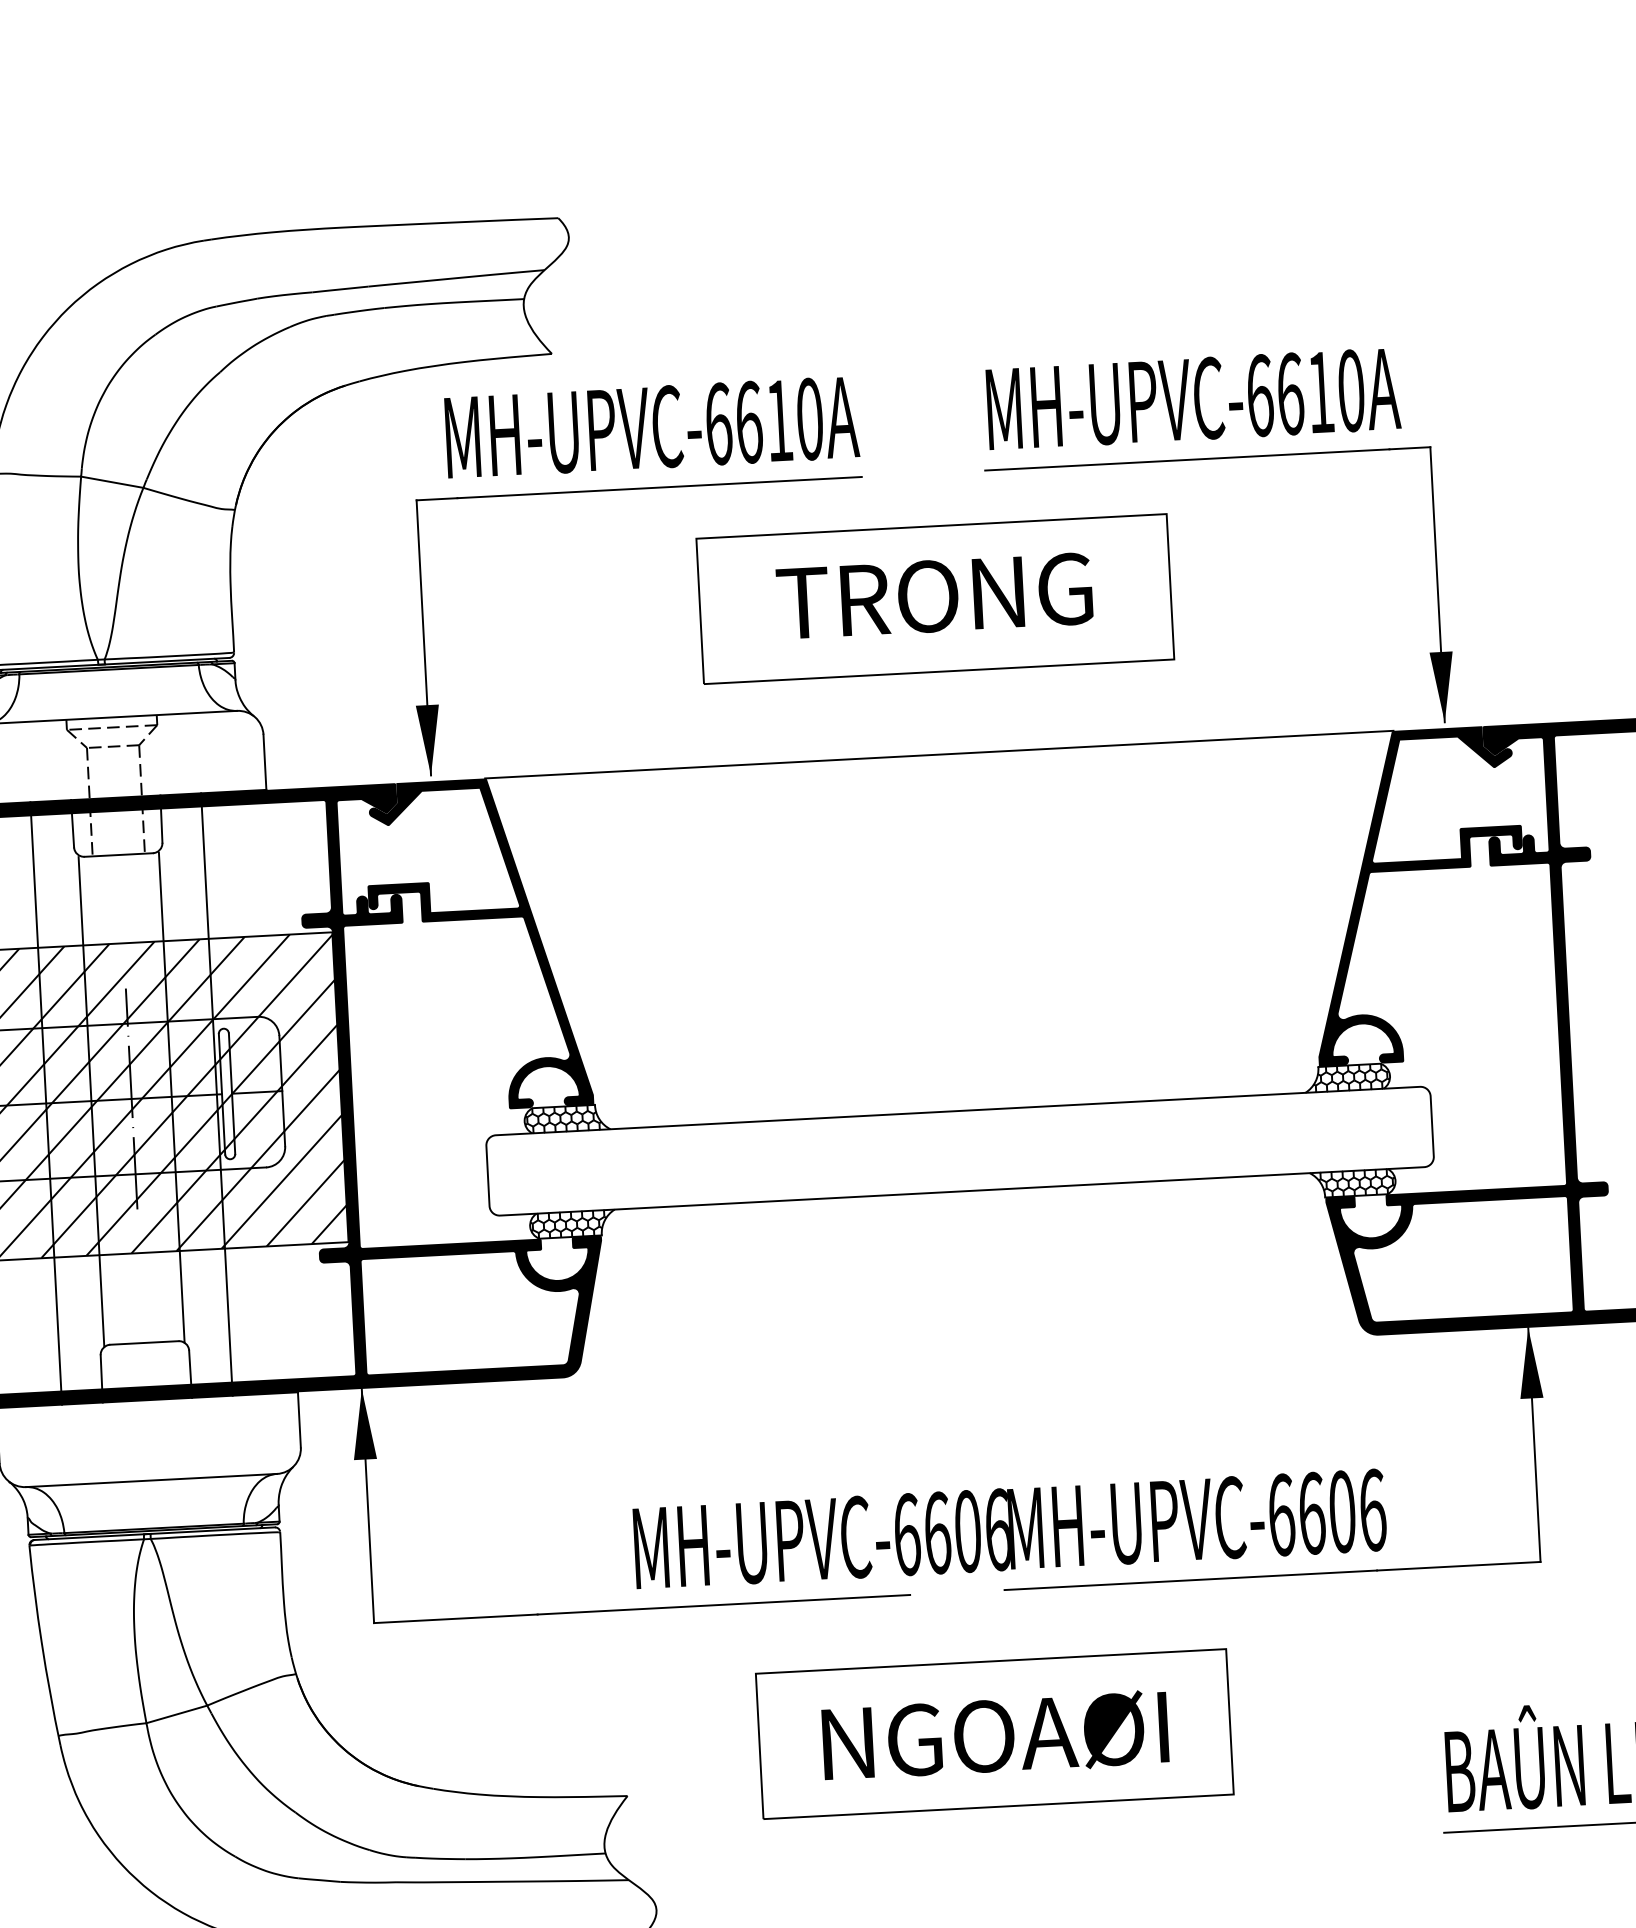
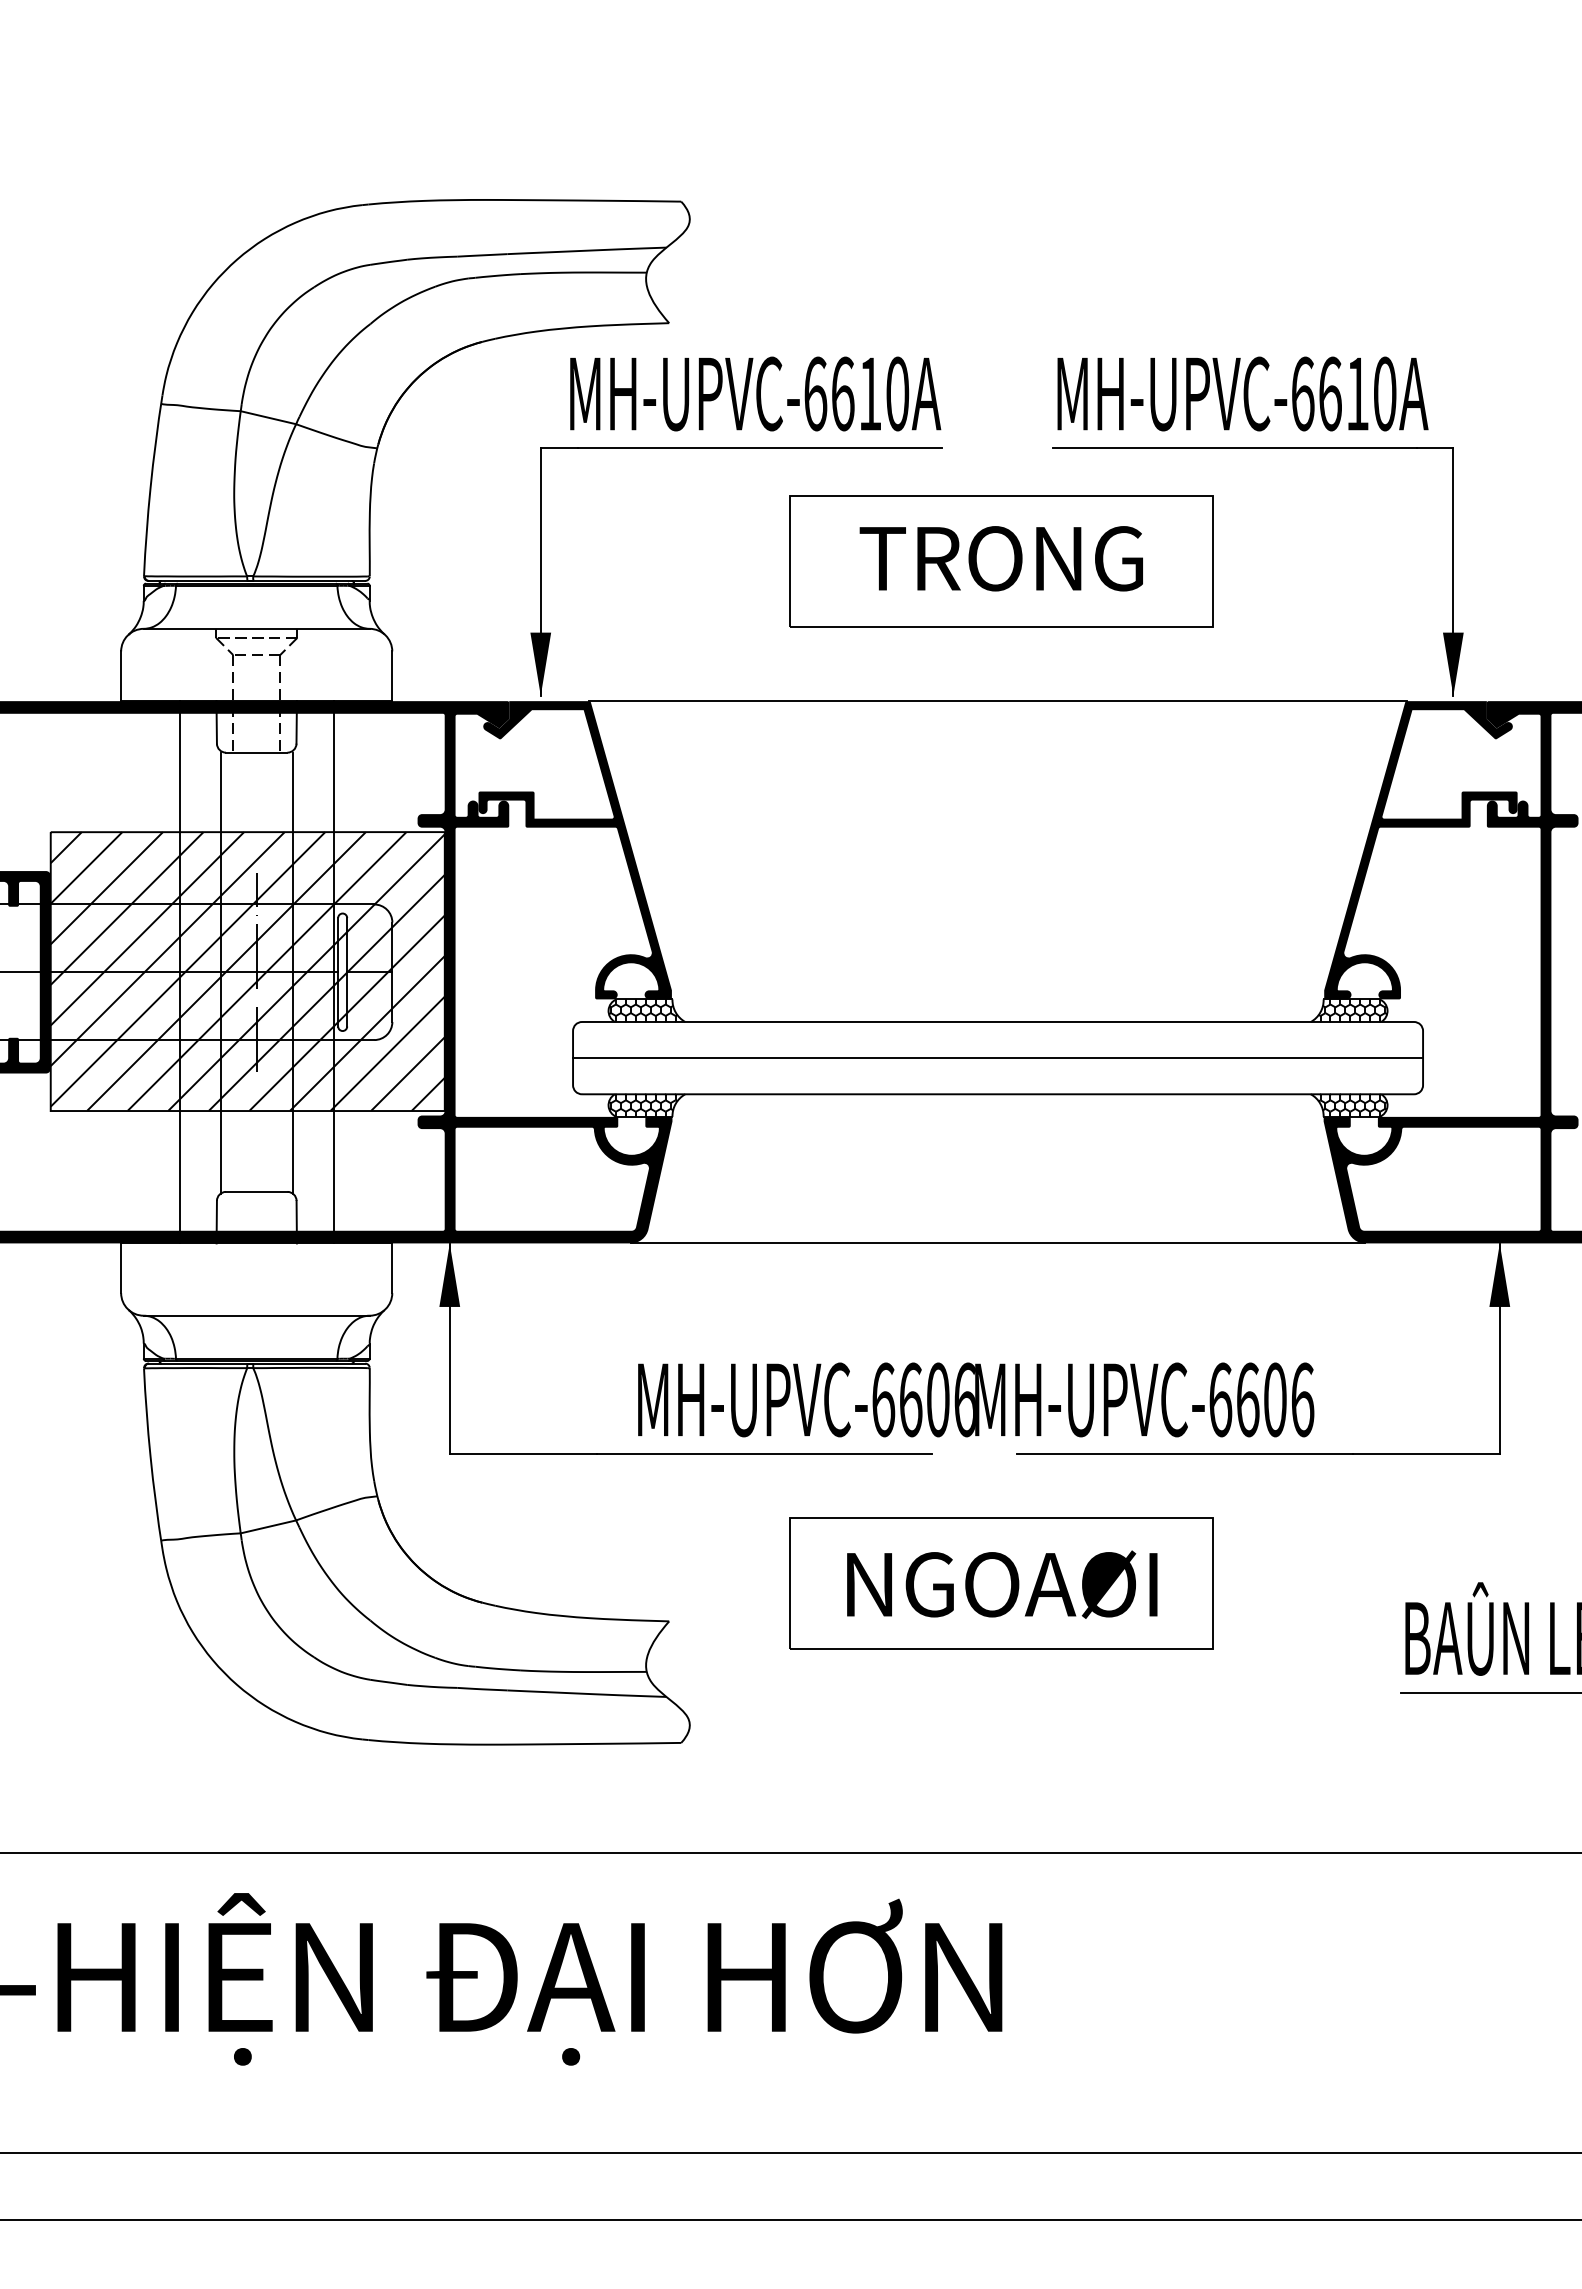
line: (960, 1151) -> (998, 1058), added
line: (970, 1357) -> (997, 1243), added
text: (1010, 1528) -> (976, 1399), moved

